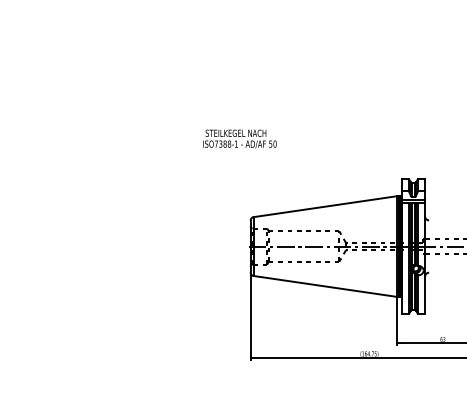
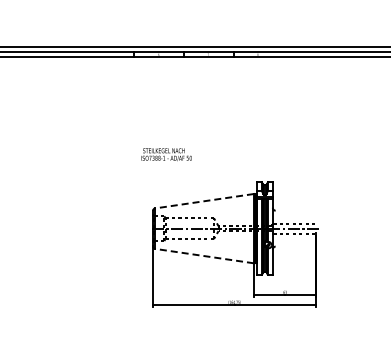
text: (239, 138) -> (166, 154), moved
line: (325, 207) -> (204, 201), solid -> dashed
line: (325, 287) -> (204, 256), solid -> dashed

